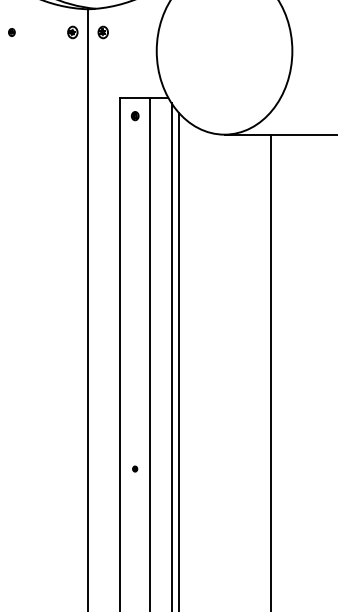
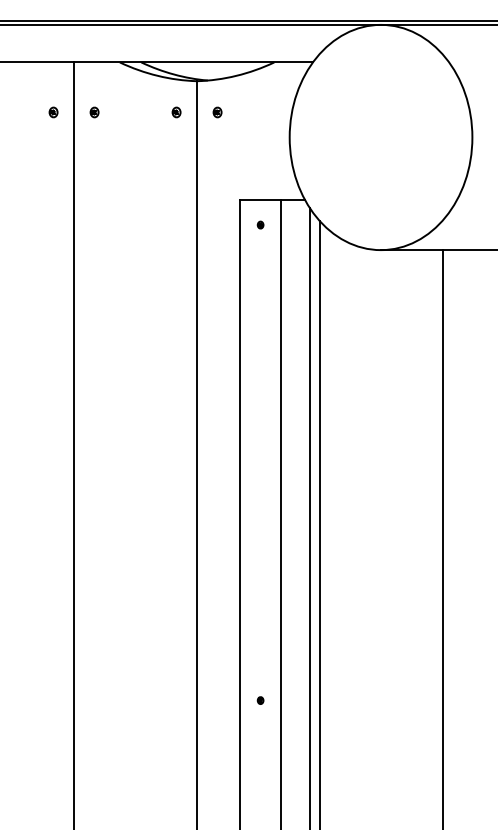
part: (72, 32) -> (176, 112), size x0.62
part: (103, 32) -> (217, 112), size x0.62
part: (135, 115) -> (260, 224), size x0.62

